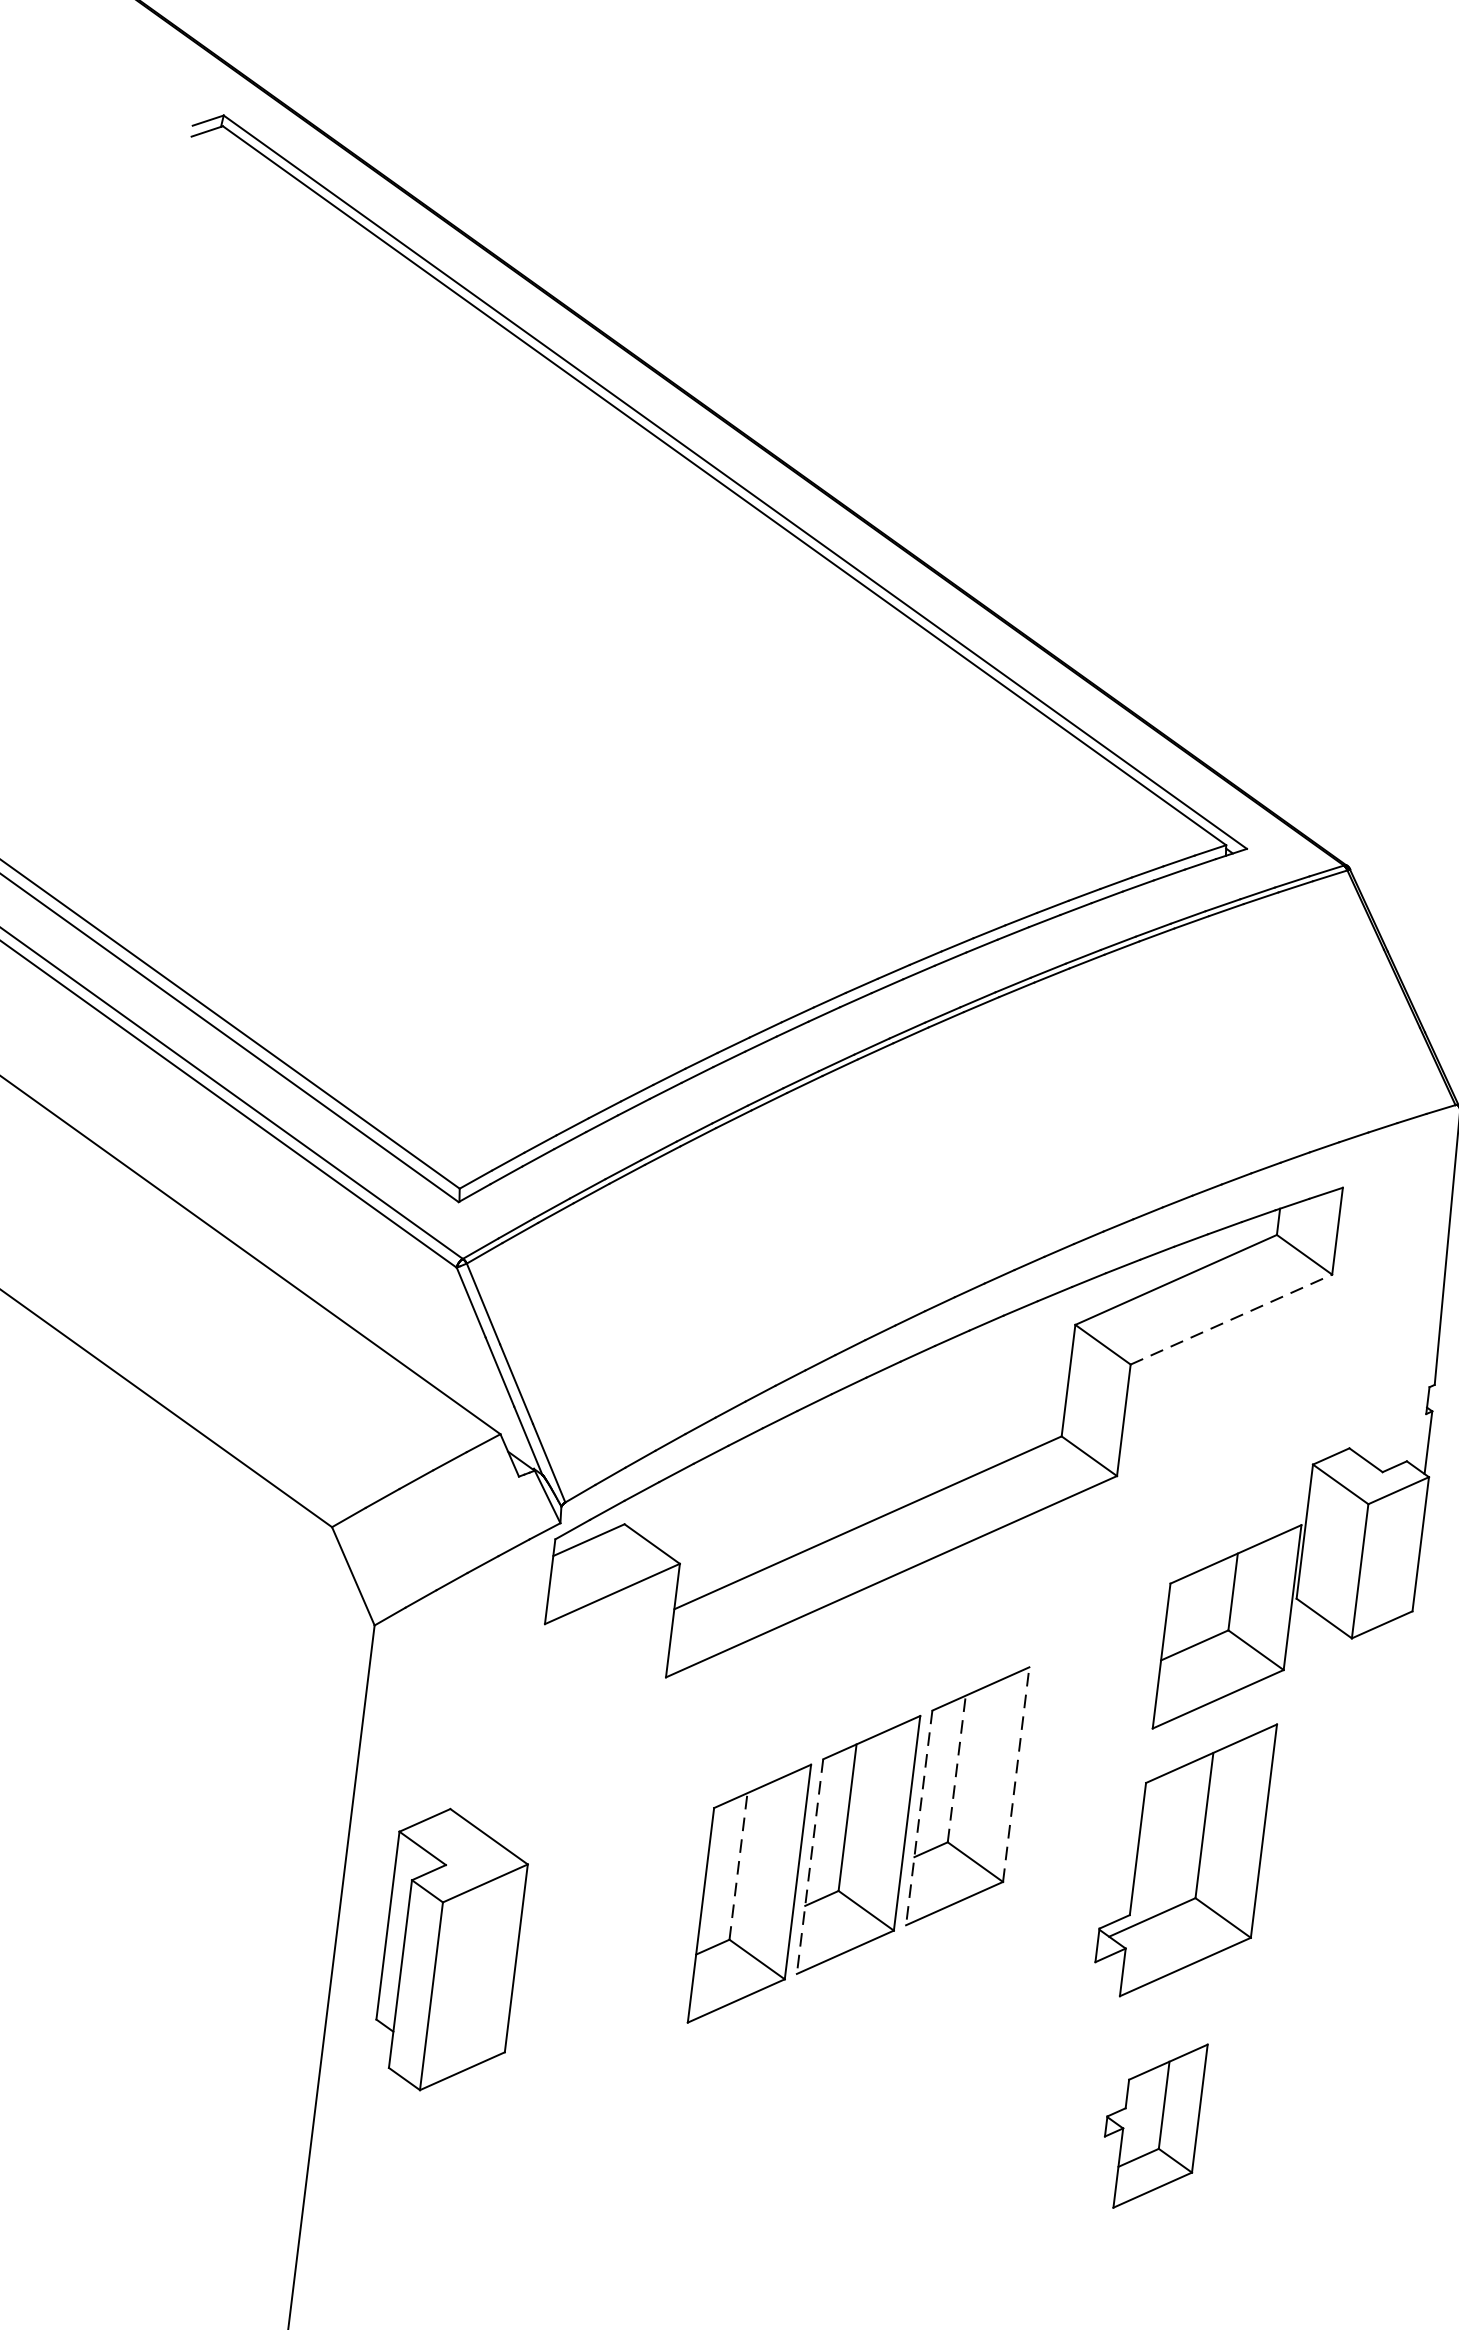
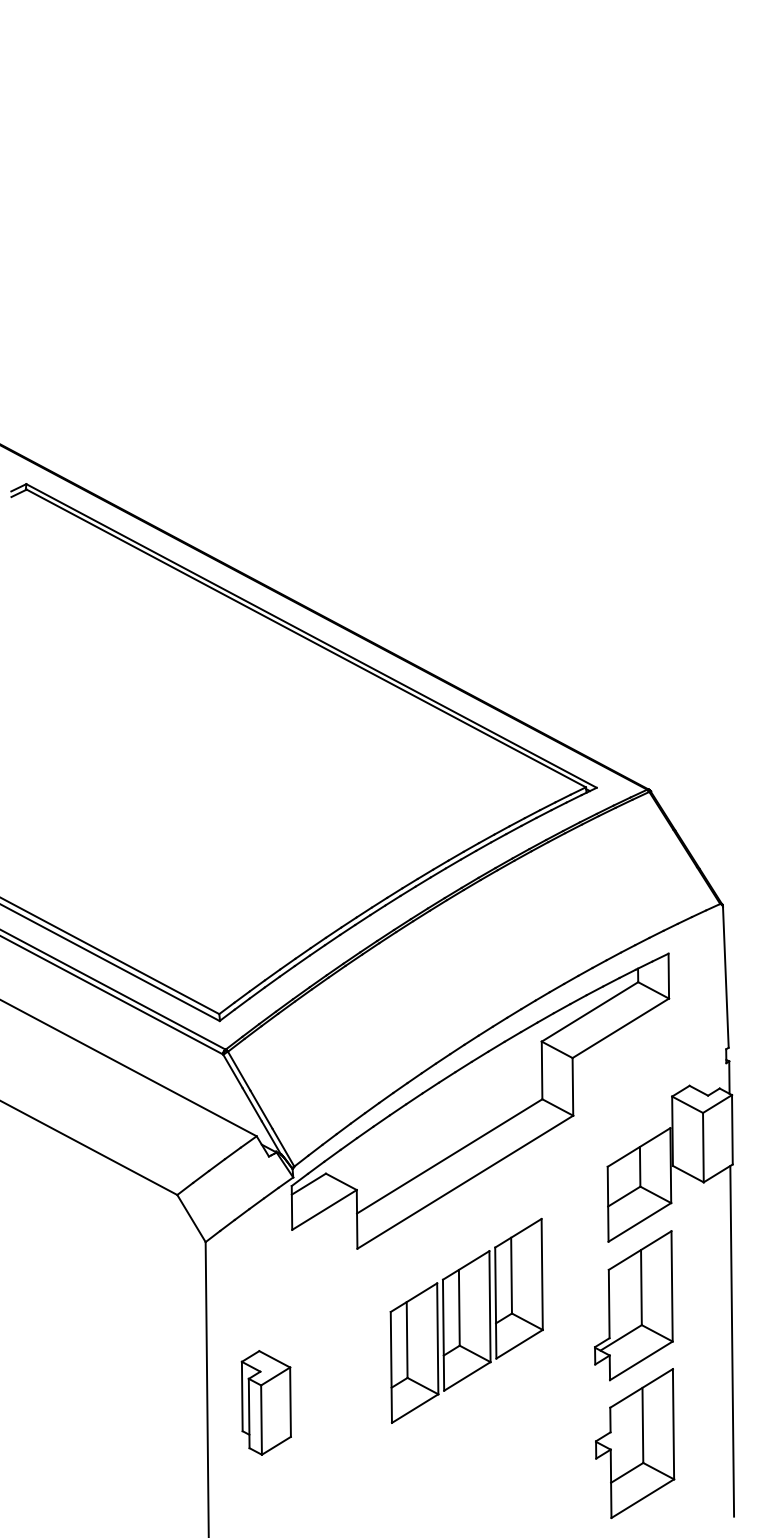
line: (1230, 1319) -> (620, 1028), dashed -> solid
line: (956, 1768) -> (511, 1275), dashed -> solid
line: (1016, 1774) -> (542, 1274), dashed -> solid
line: (918, 1818) -> (495, 1303), dashed -> solid
line: (739, 1867) -> (407, 1340), dashed -> solid
line: (809, 1867) -> (443, 1335), dashed -> solid
part: (448, 1950) -> (265, 1402), size x0.71
line: (1366, 1951) -> (732, 1340), added
part: (1152, 2125) -> (635, 1443), size x1.67

